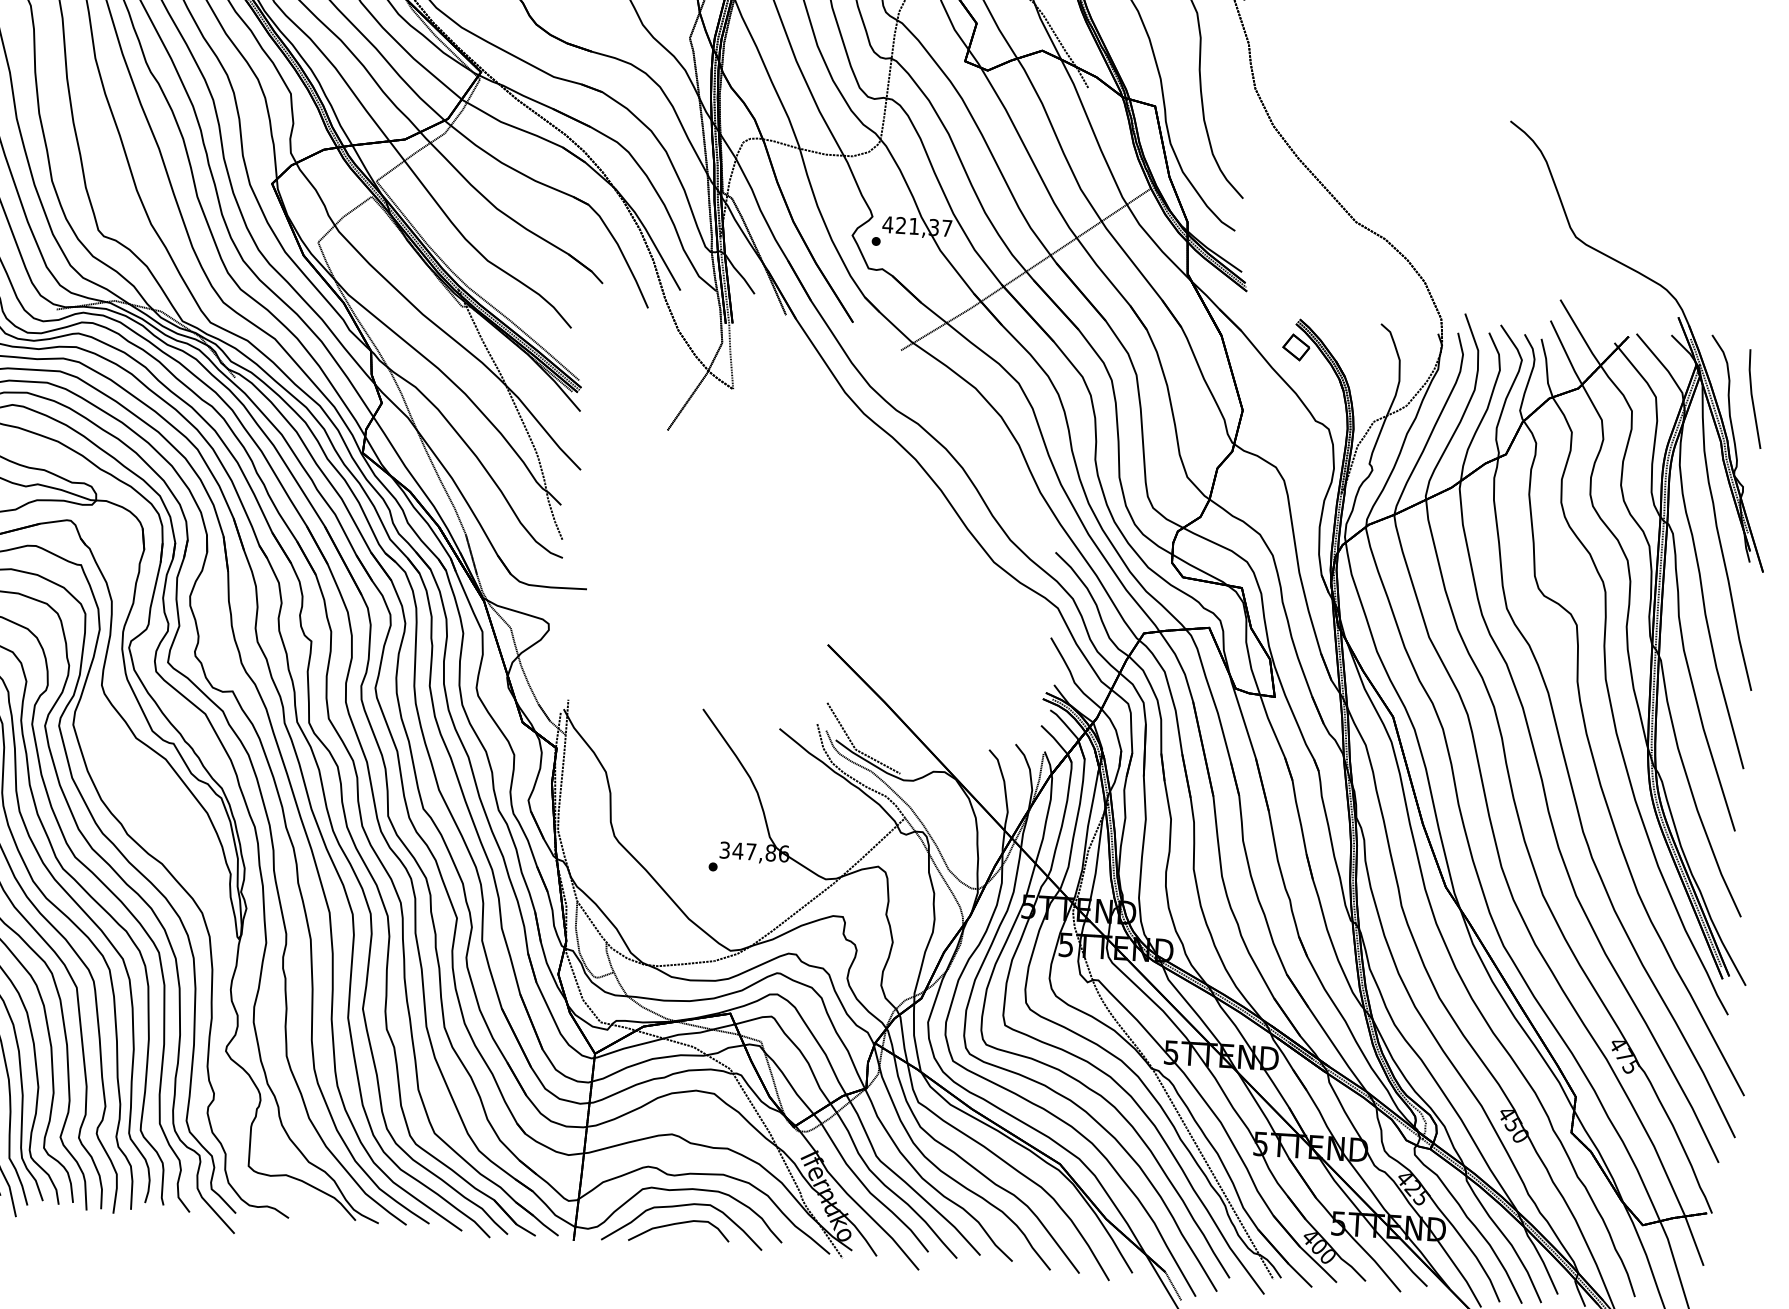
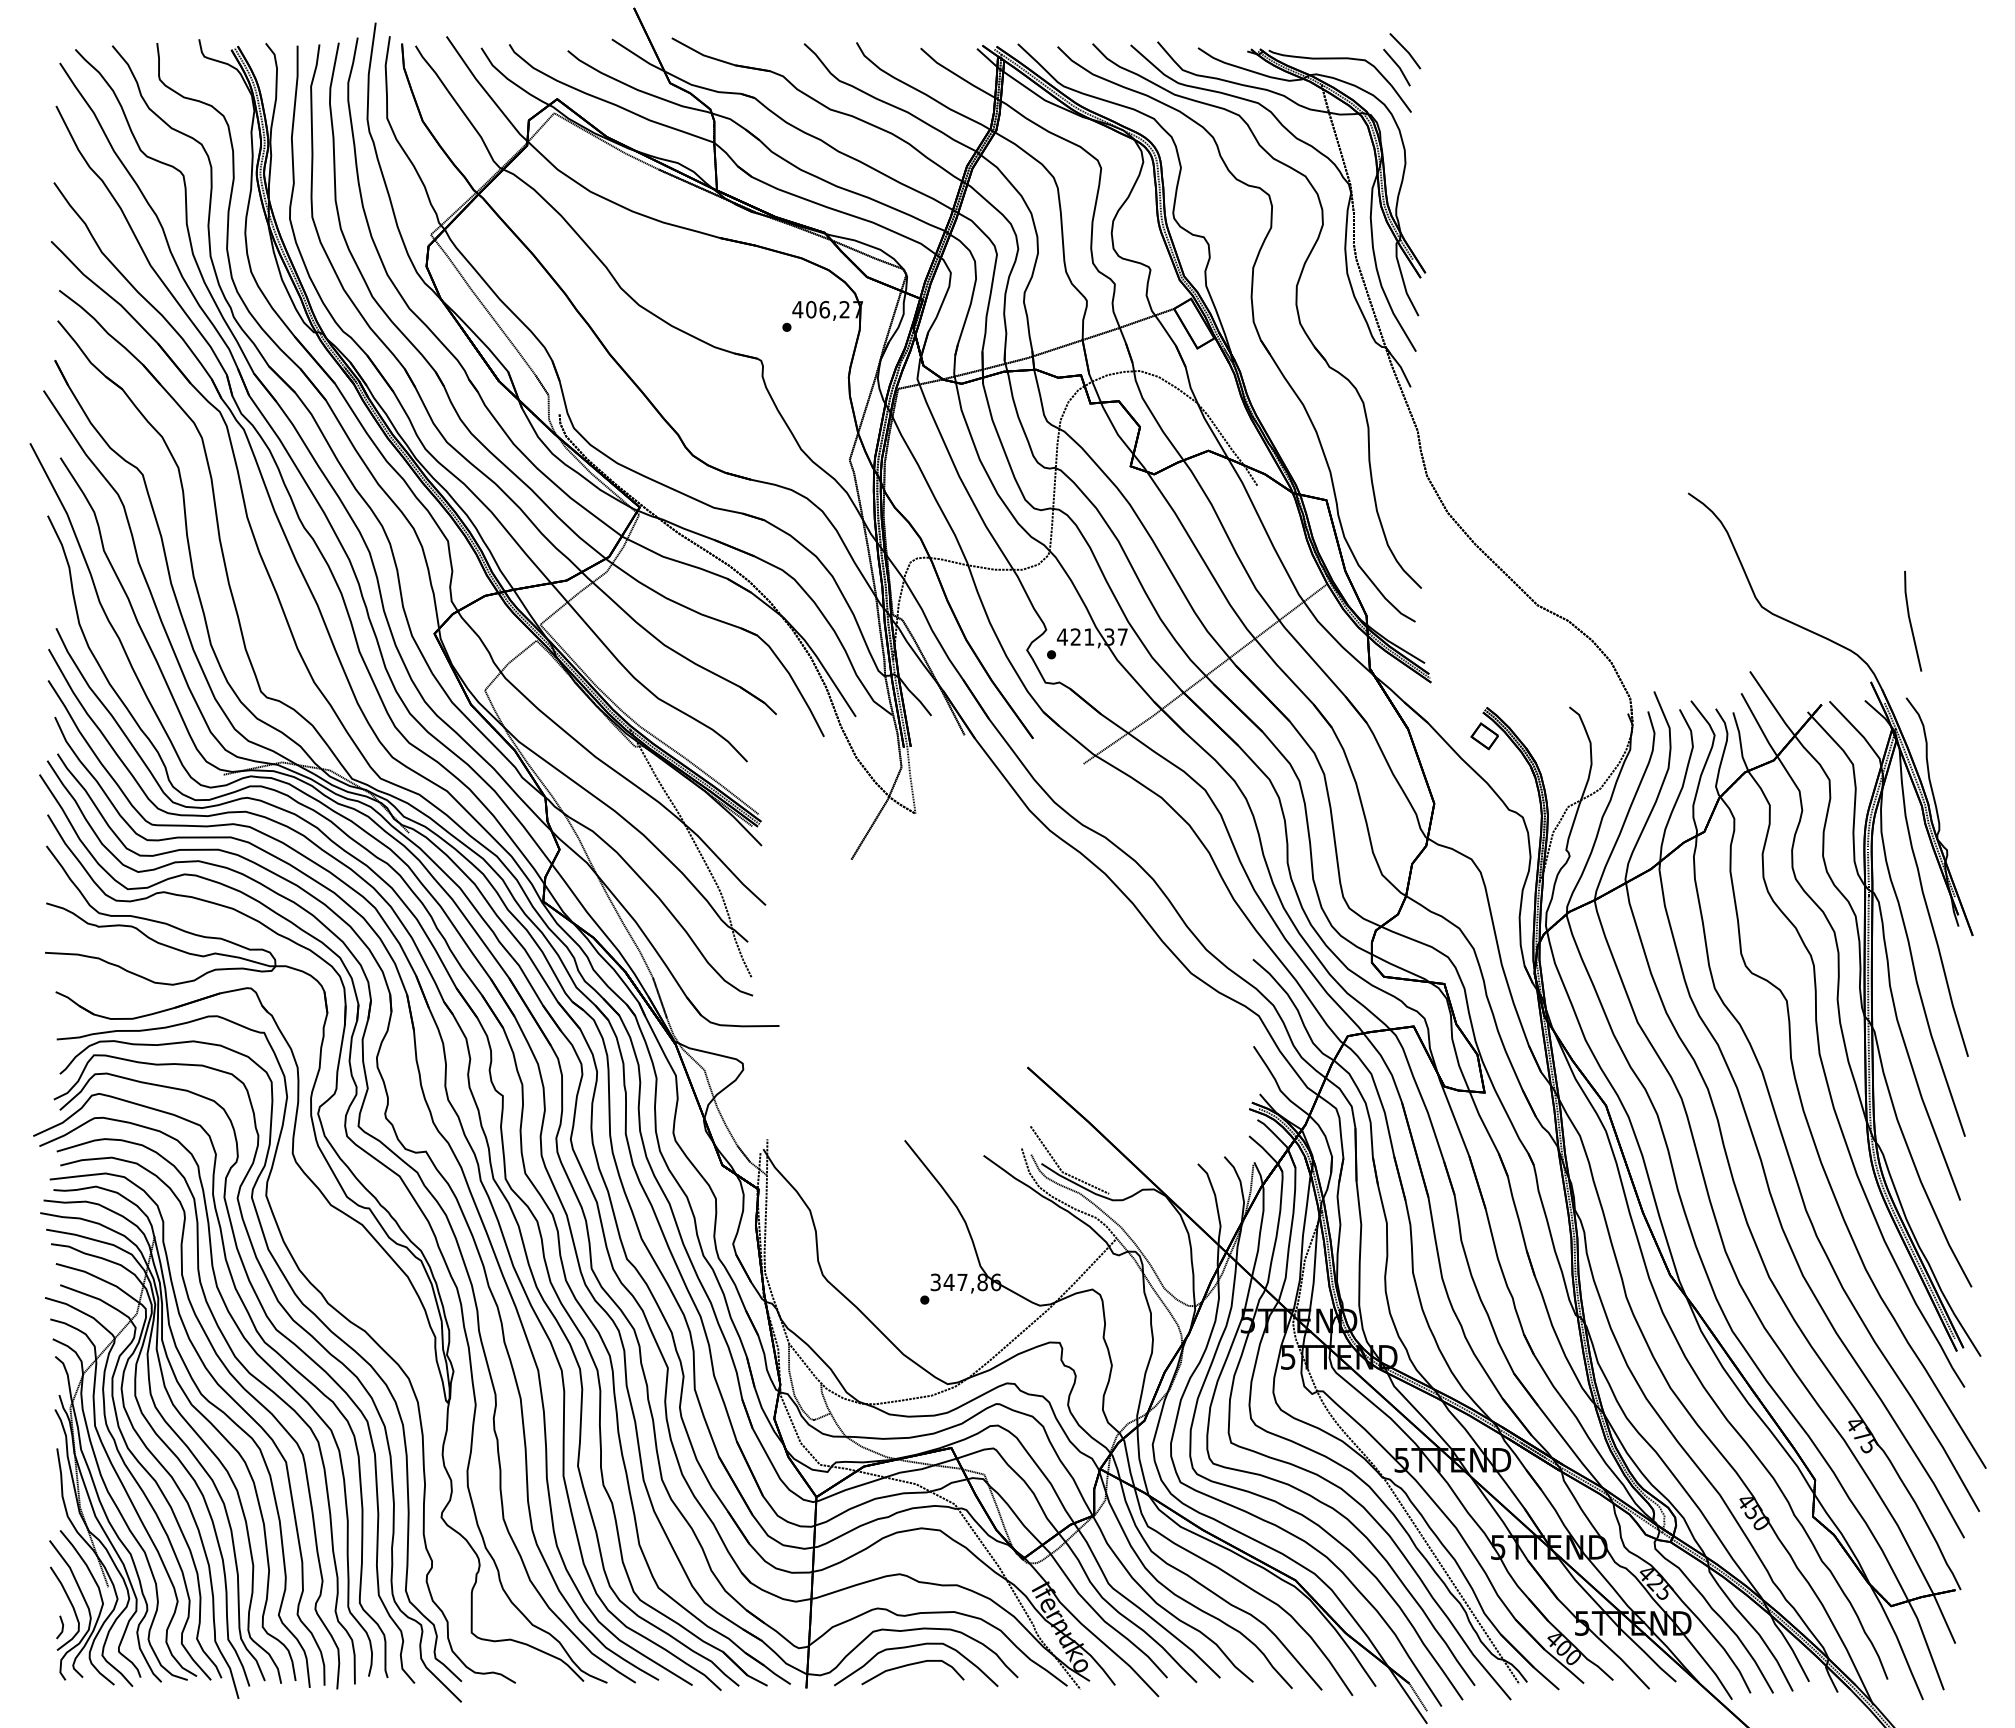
part: (1755, 399) -> (1913, 621), moved

